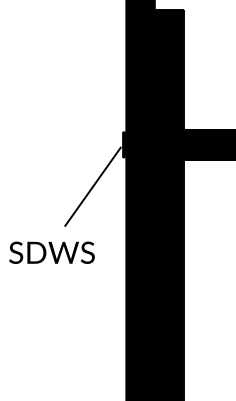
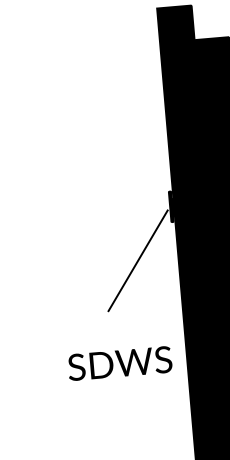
text: (51, 252) -> (119, 363), moved

